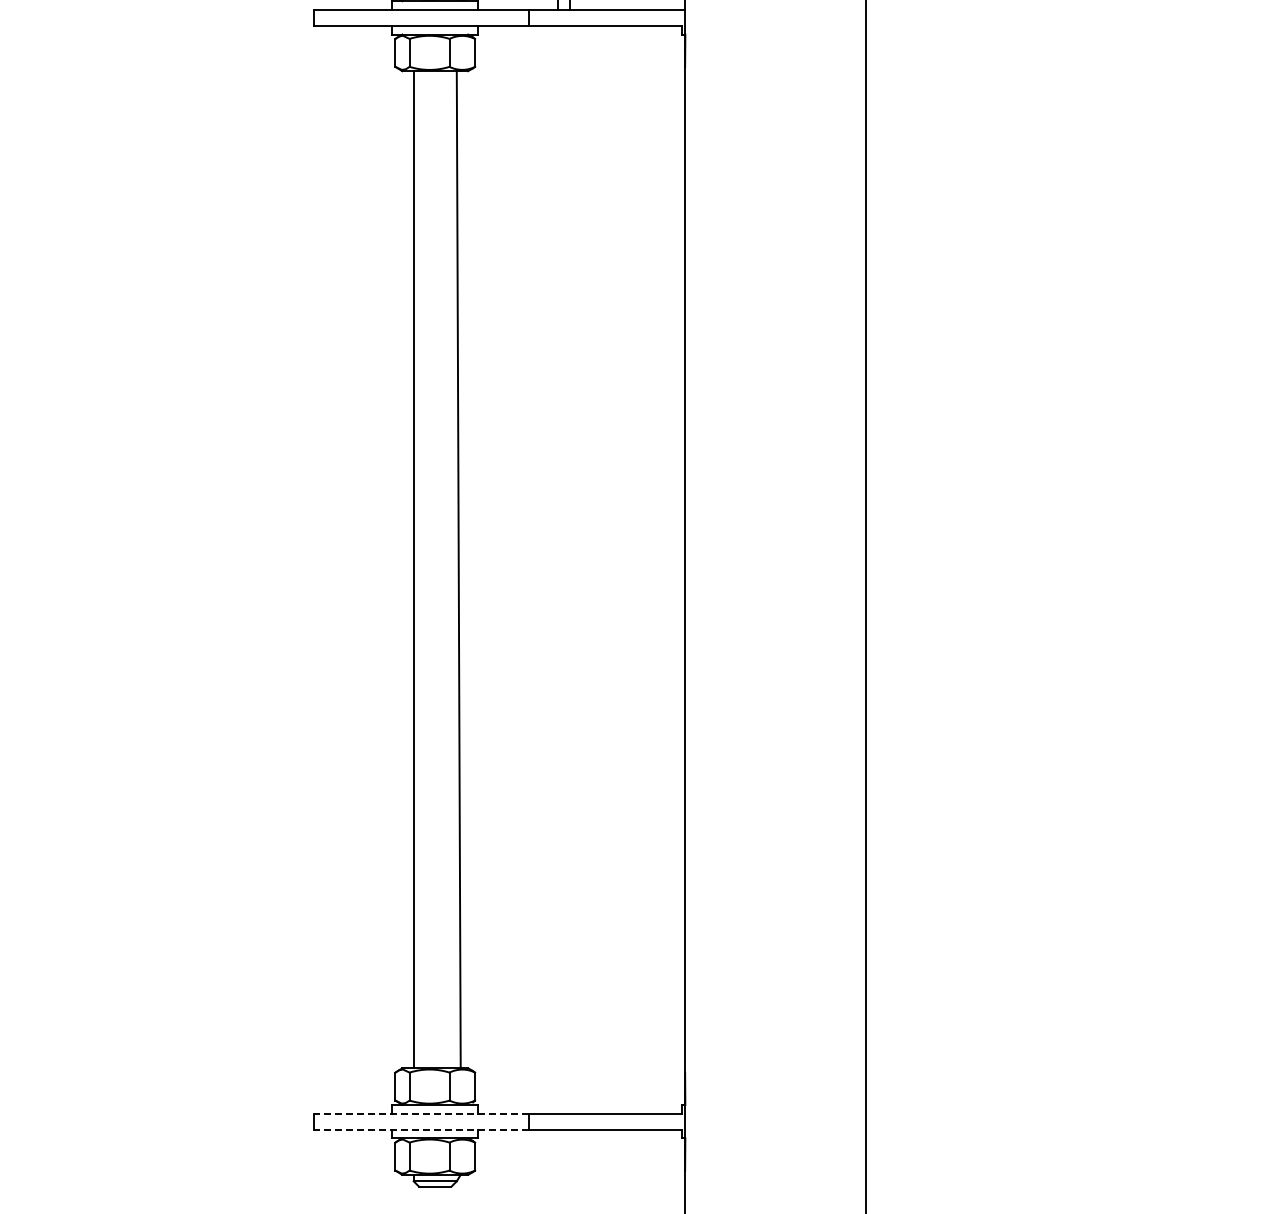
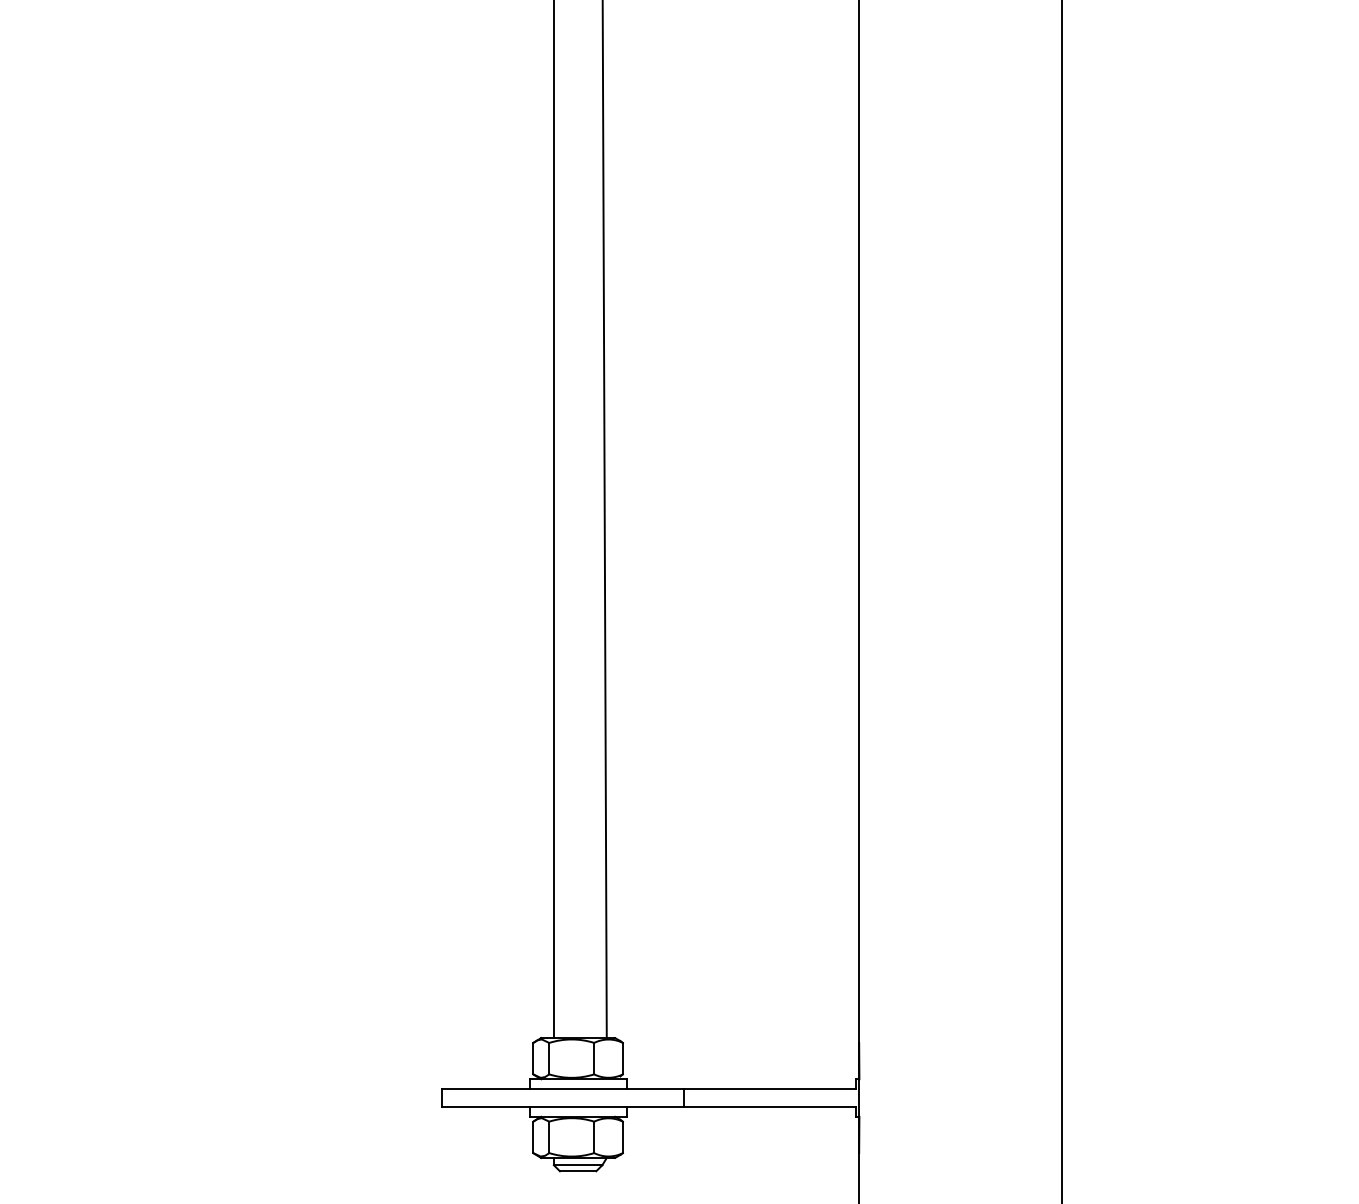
line: (421, 1113) -> (562, 1088), dashed -> solid
line: (421, 1129) -> (562, 1106), dashed -> solid

